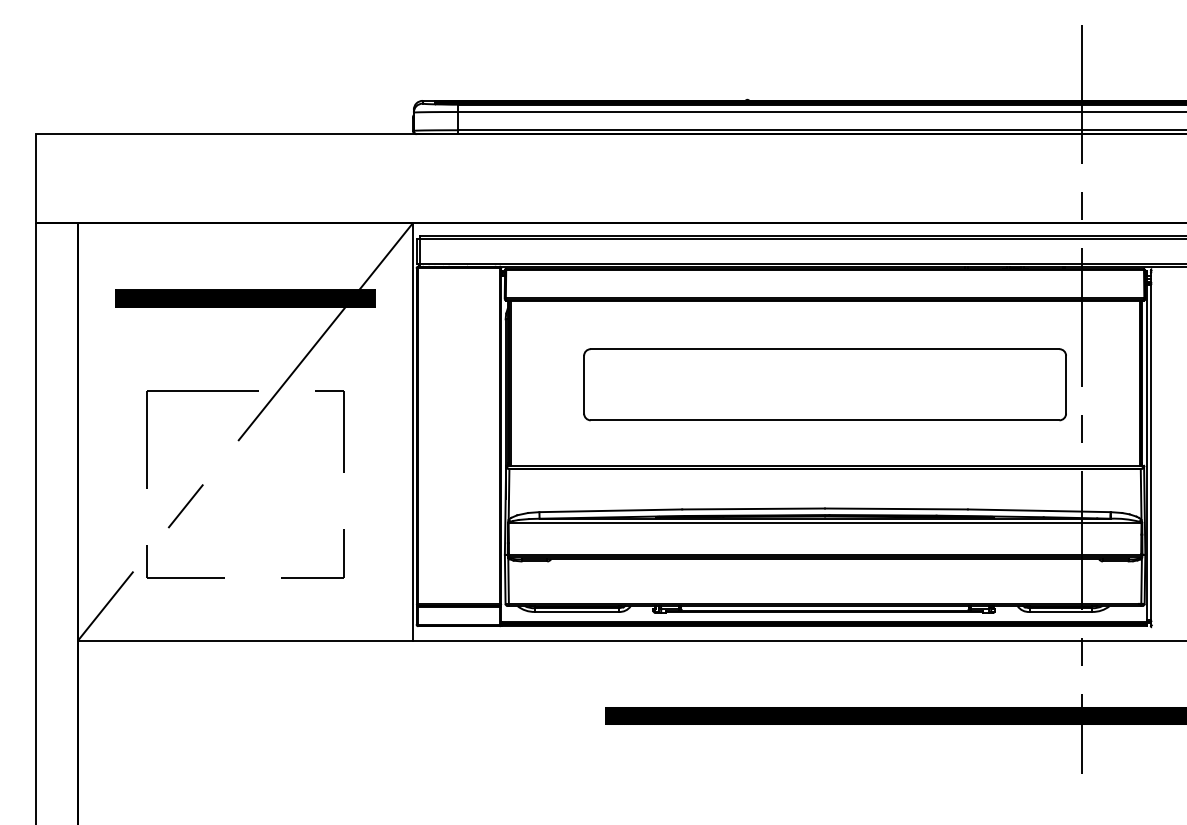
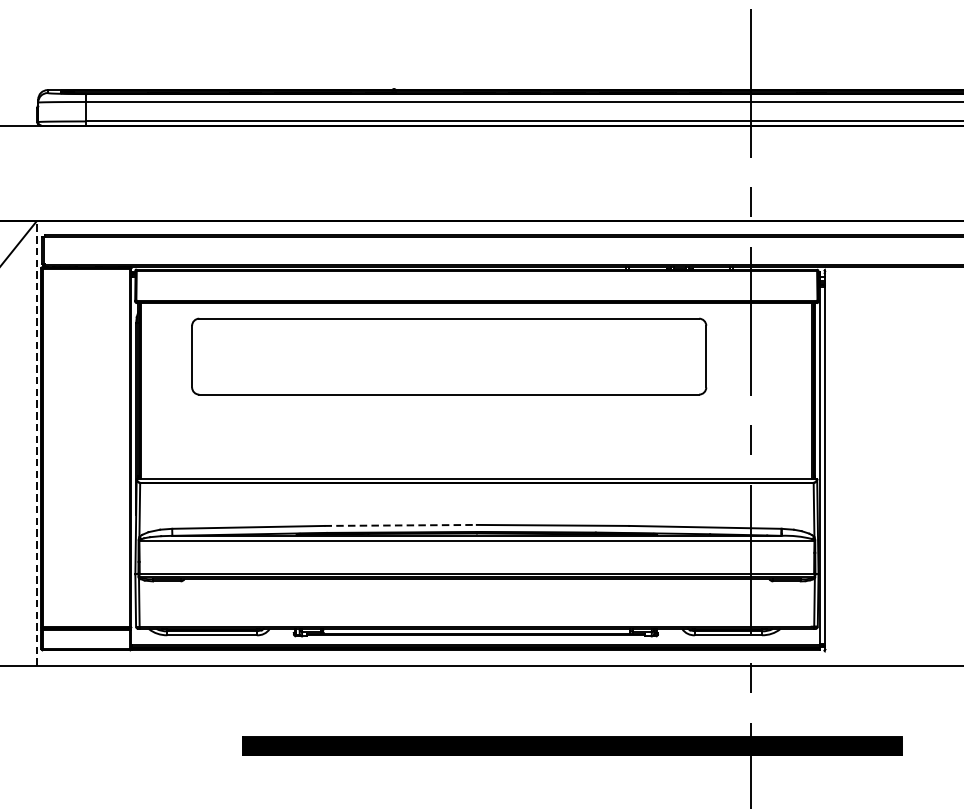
part: (824, 384) -> (448, 356), moved
line: (412, 432) -> (36, 443), solid -> dashed
line: (754, 508) -> (401, 524), solid -> dashed

